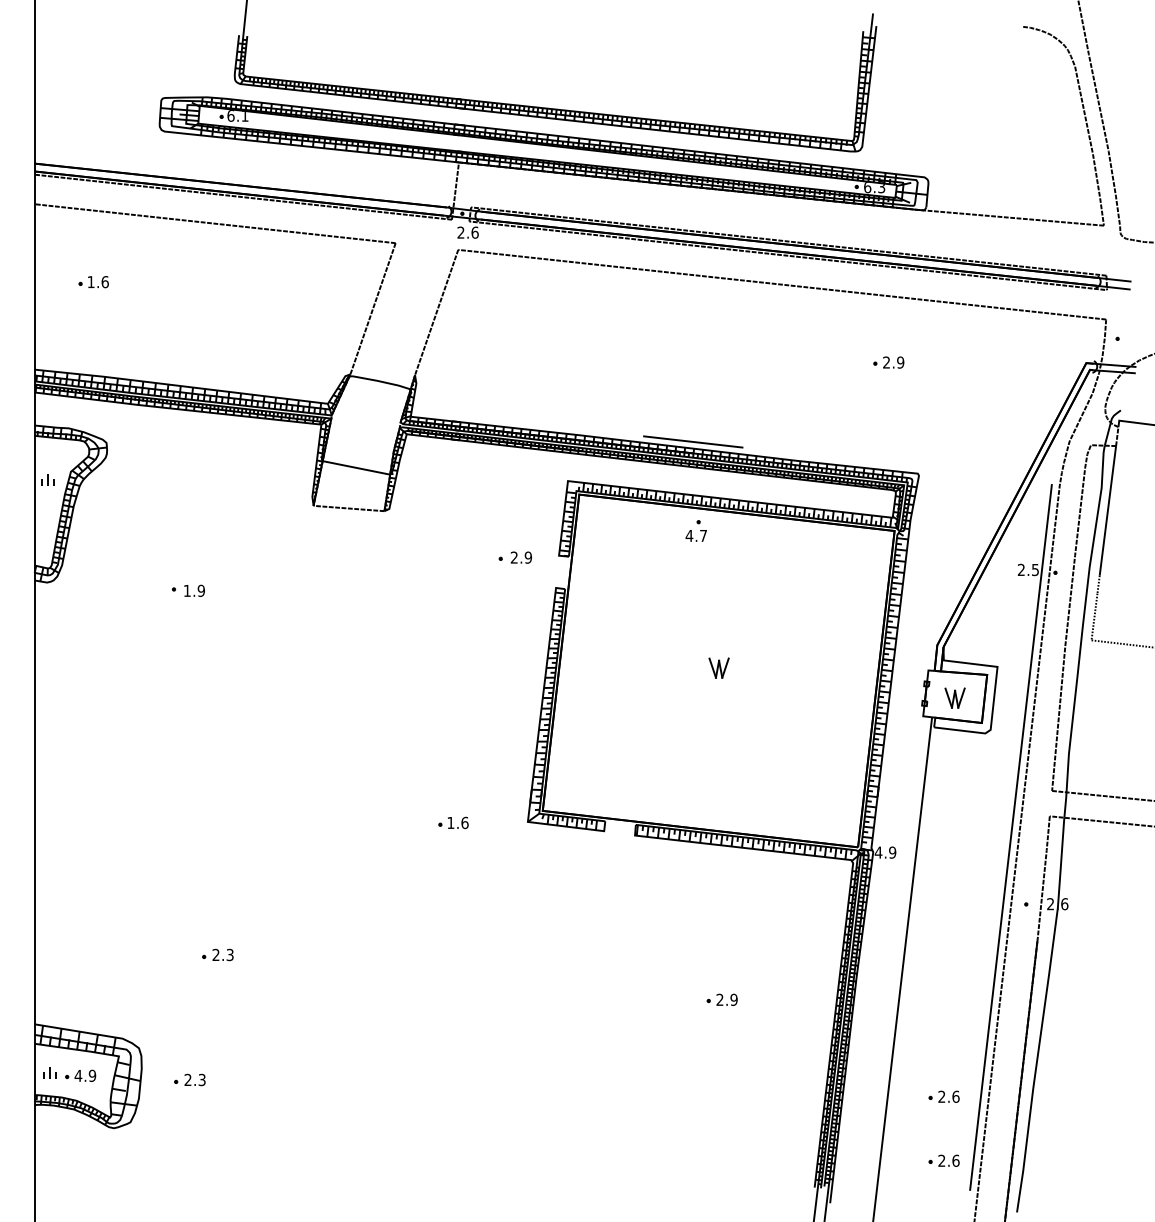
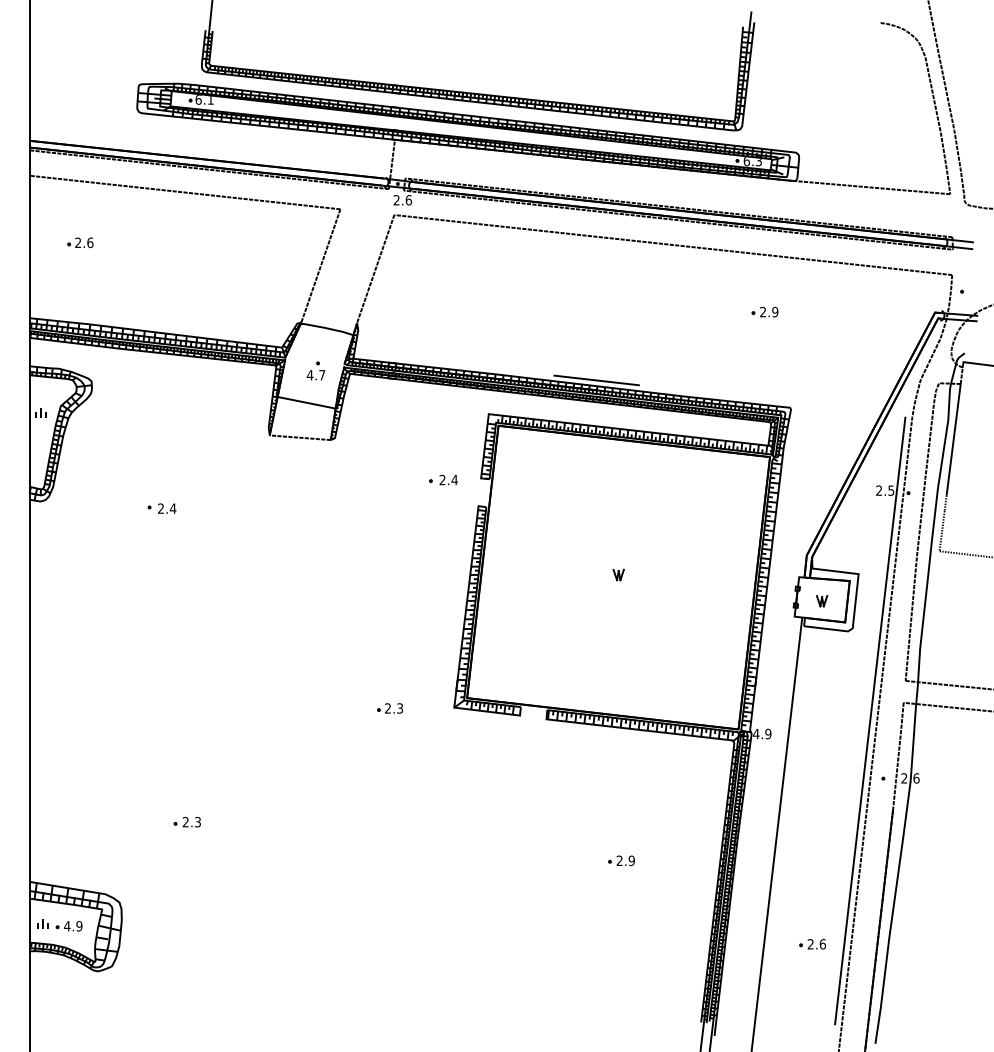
text: (90, 281) -> (77, 242), 1.6 -> 2.6
part: (695, 530) -> (315, 370), moved
text: (528, 557) -> (454, 479), 2.9 -> 2.4
text: (194, 590) -> (167, 508), 1.9 -> 2.4
part: (718, 667) -> (618, 574), size x0.62
part: (954, 698) -> (821, 601), size x0.62
text: (457, 822) -> (393, 708), 1.6 -> 2.3
part: (189, 1079) -> (162, 929), removed
part: (943, 1160) -> (812, 999), removed

